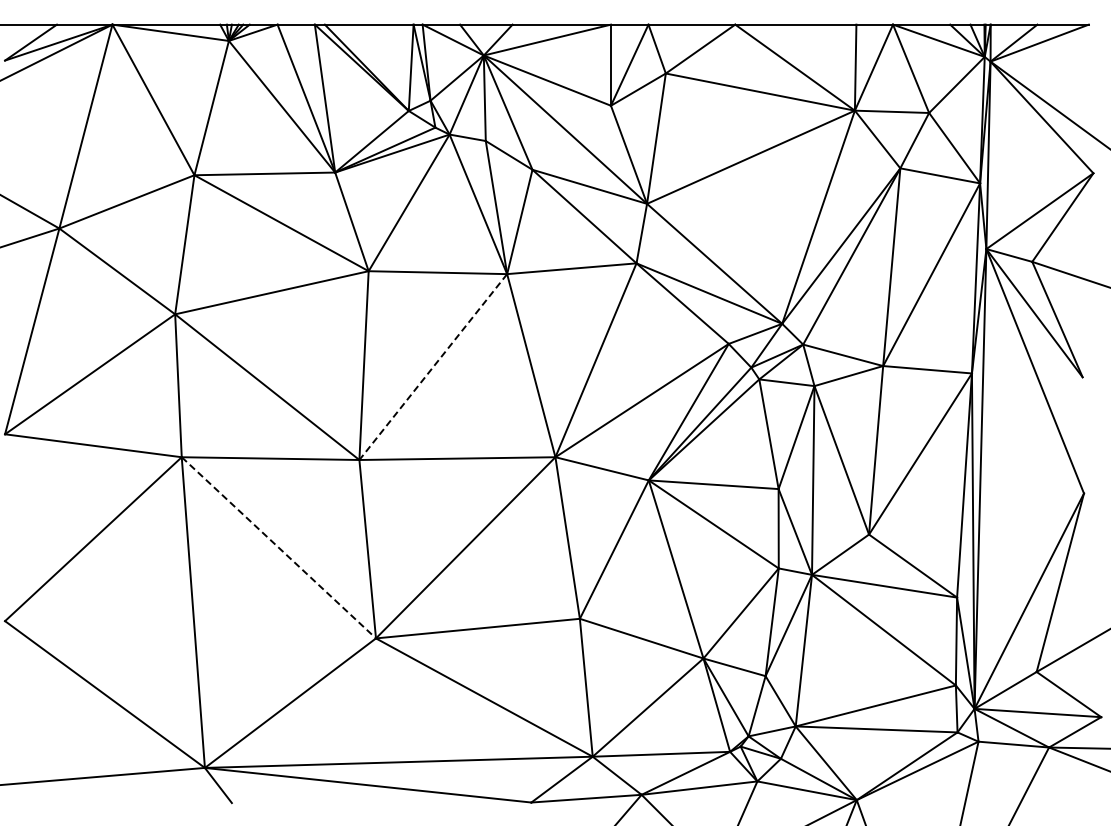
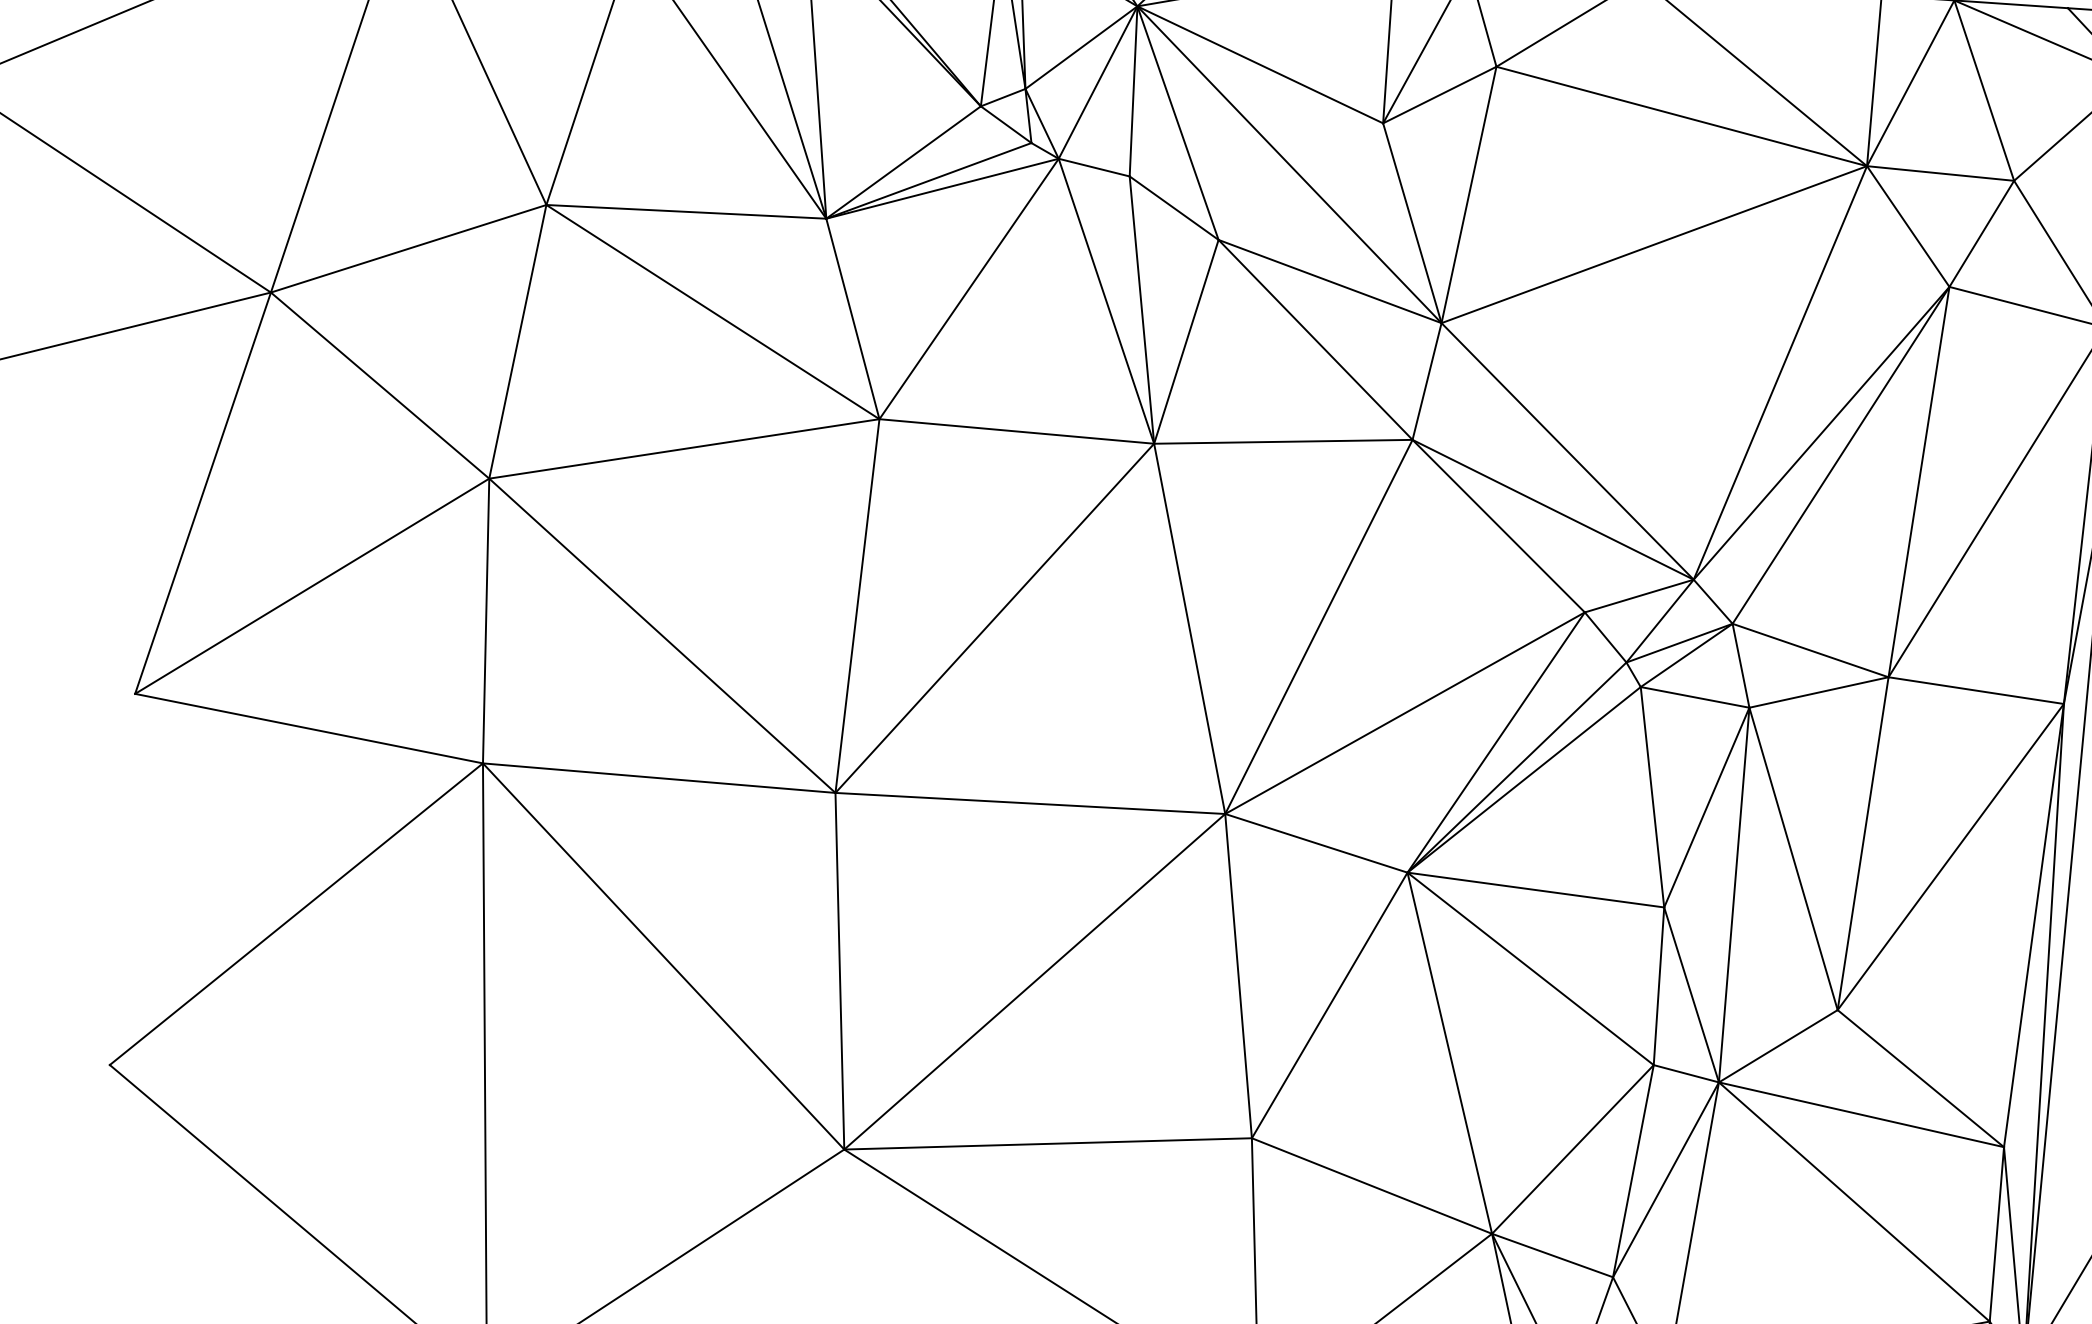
line: (433, 367) -> (995, 619), dashed -> solid
line: (278, 547) -> (662, 955), dashed -> solid

